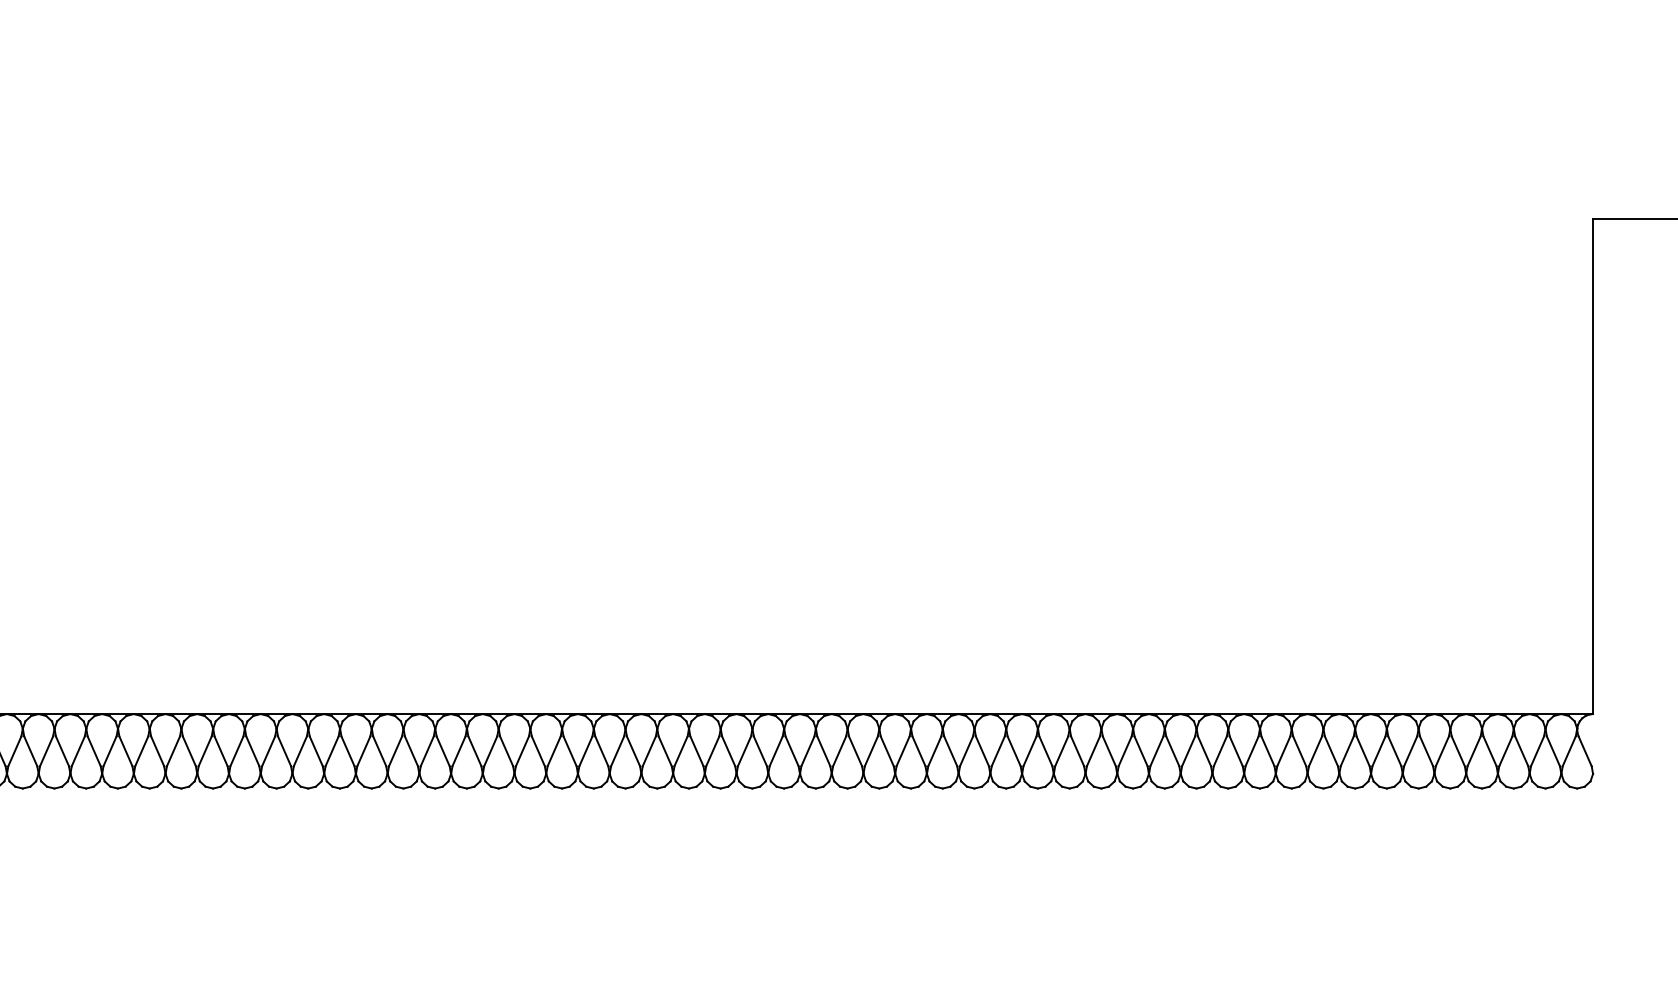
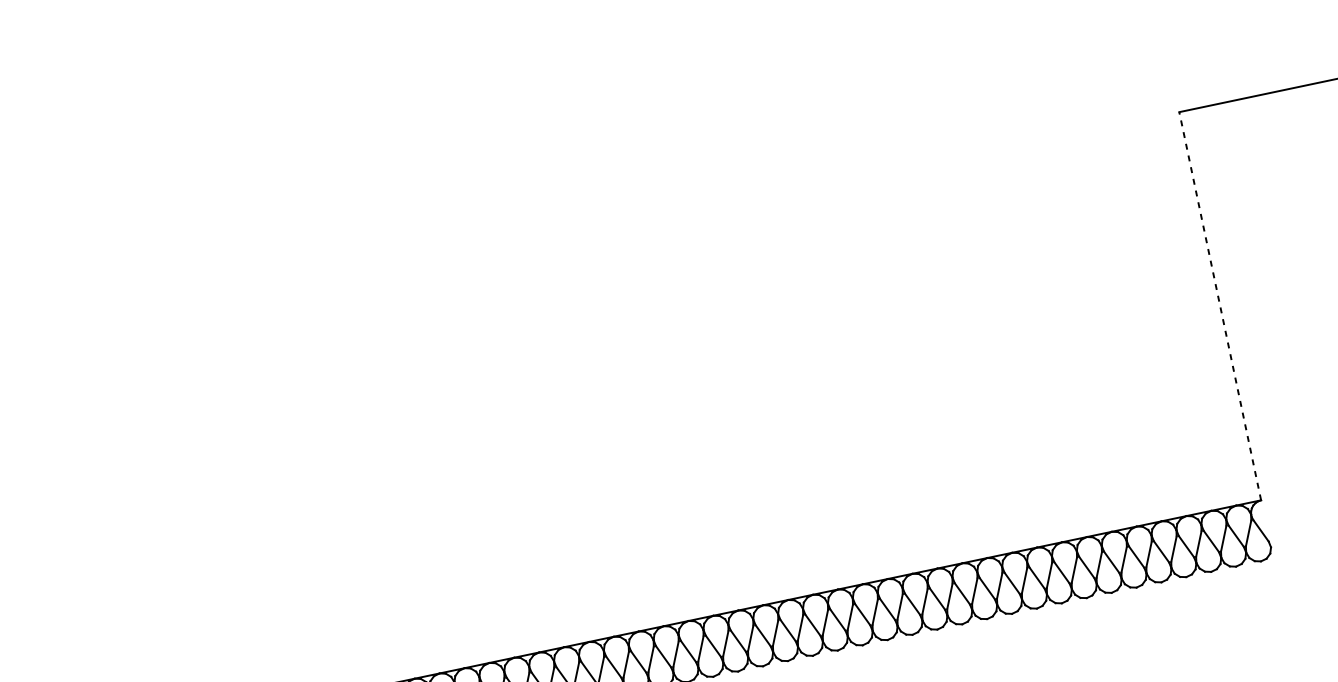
line: (1593, 466) -> (1220, 305), solid -> dashed

